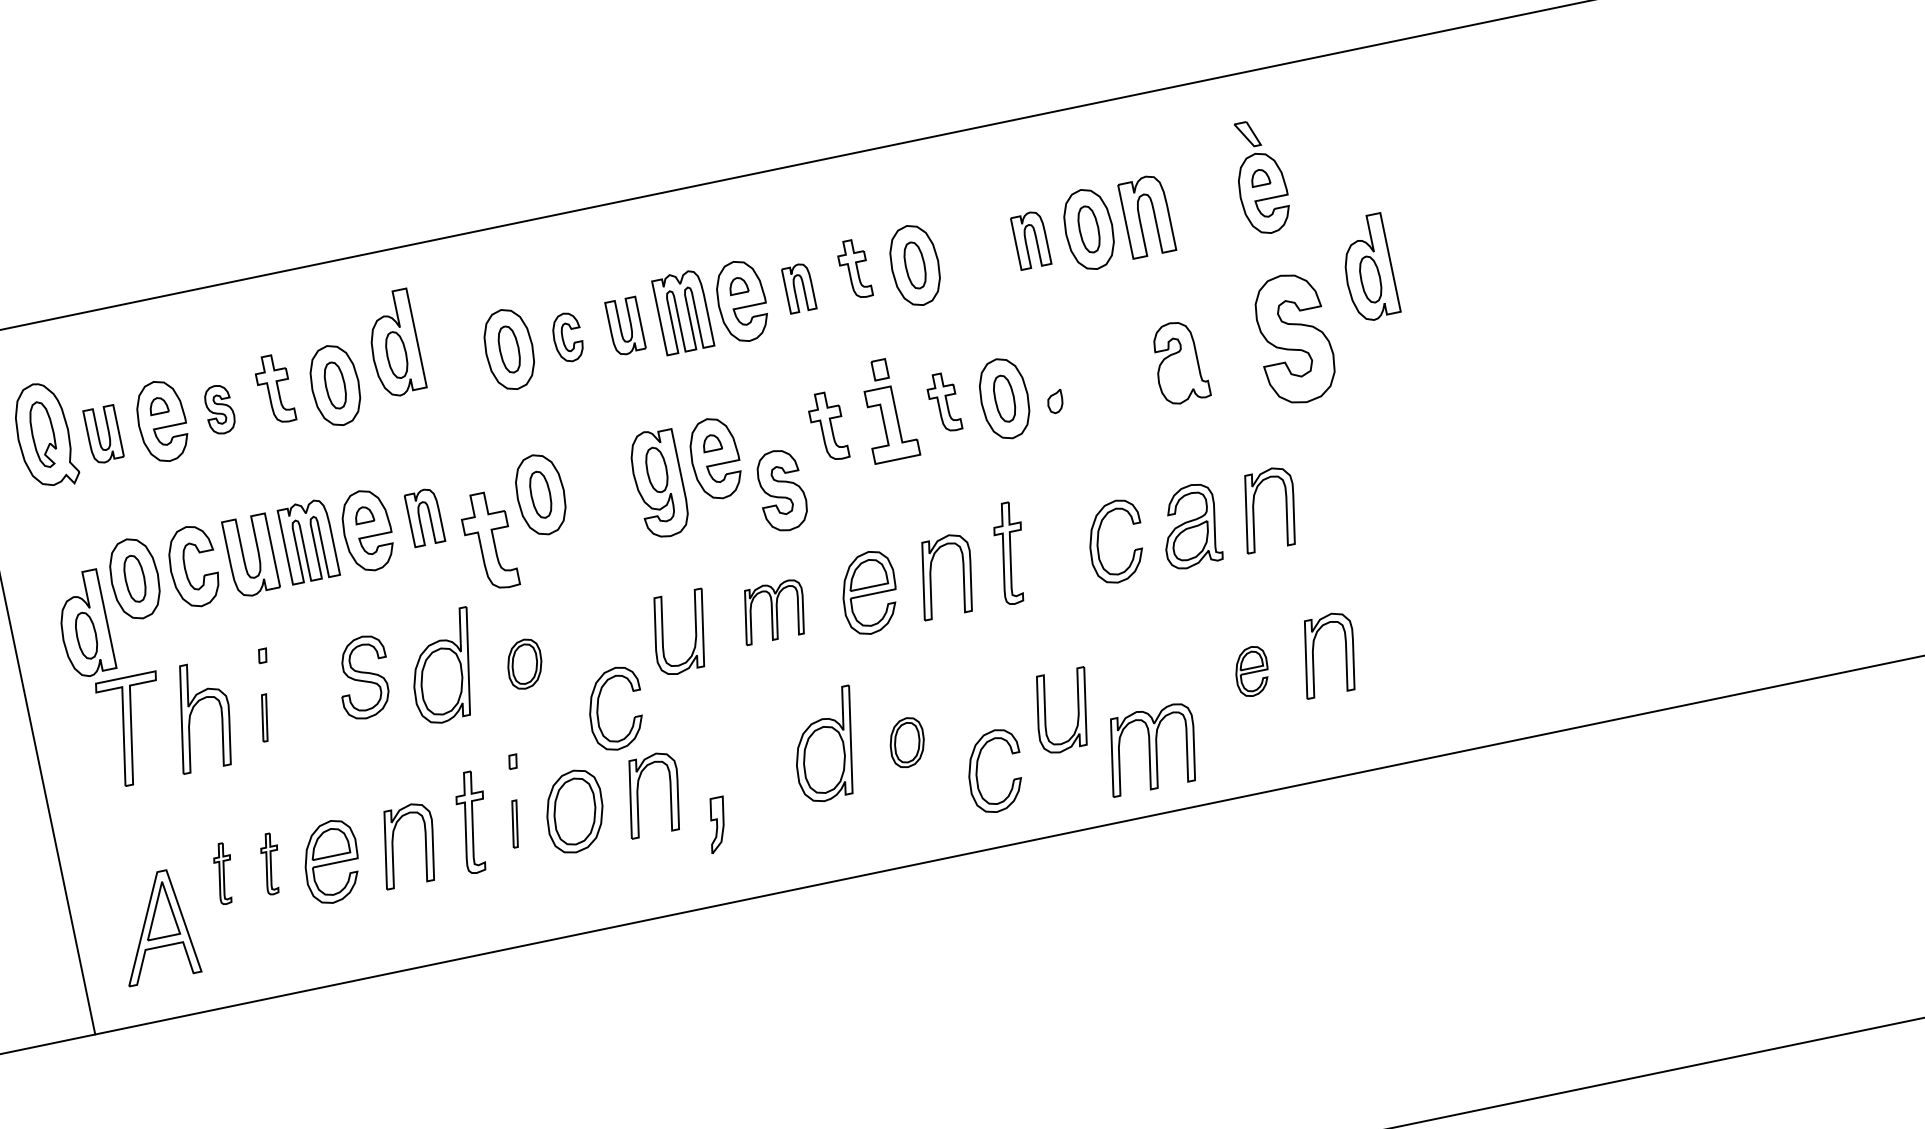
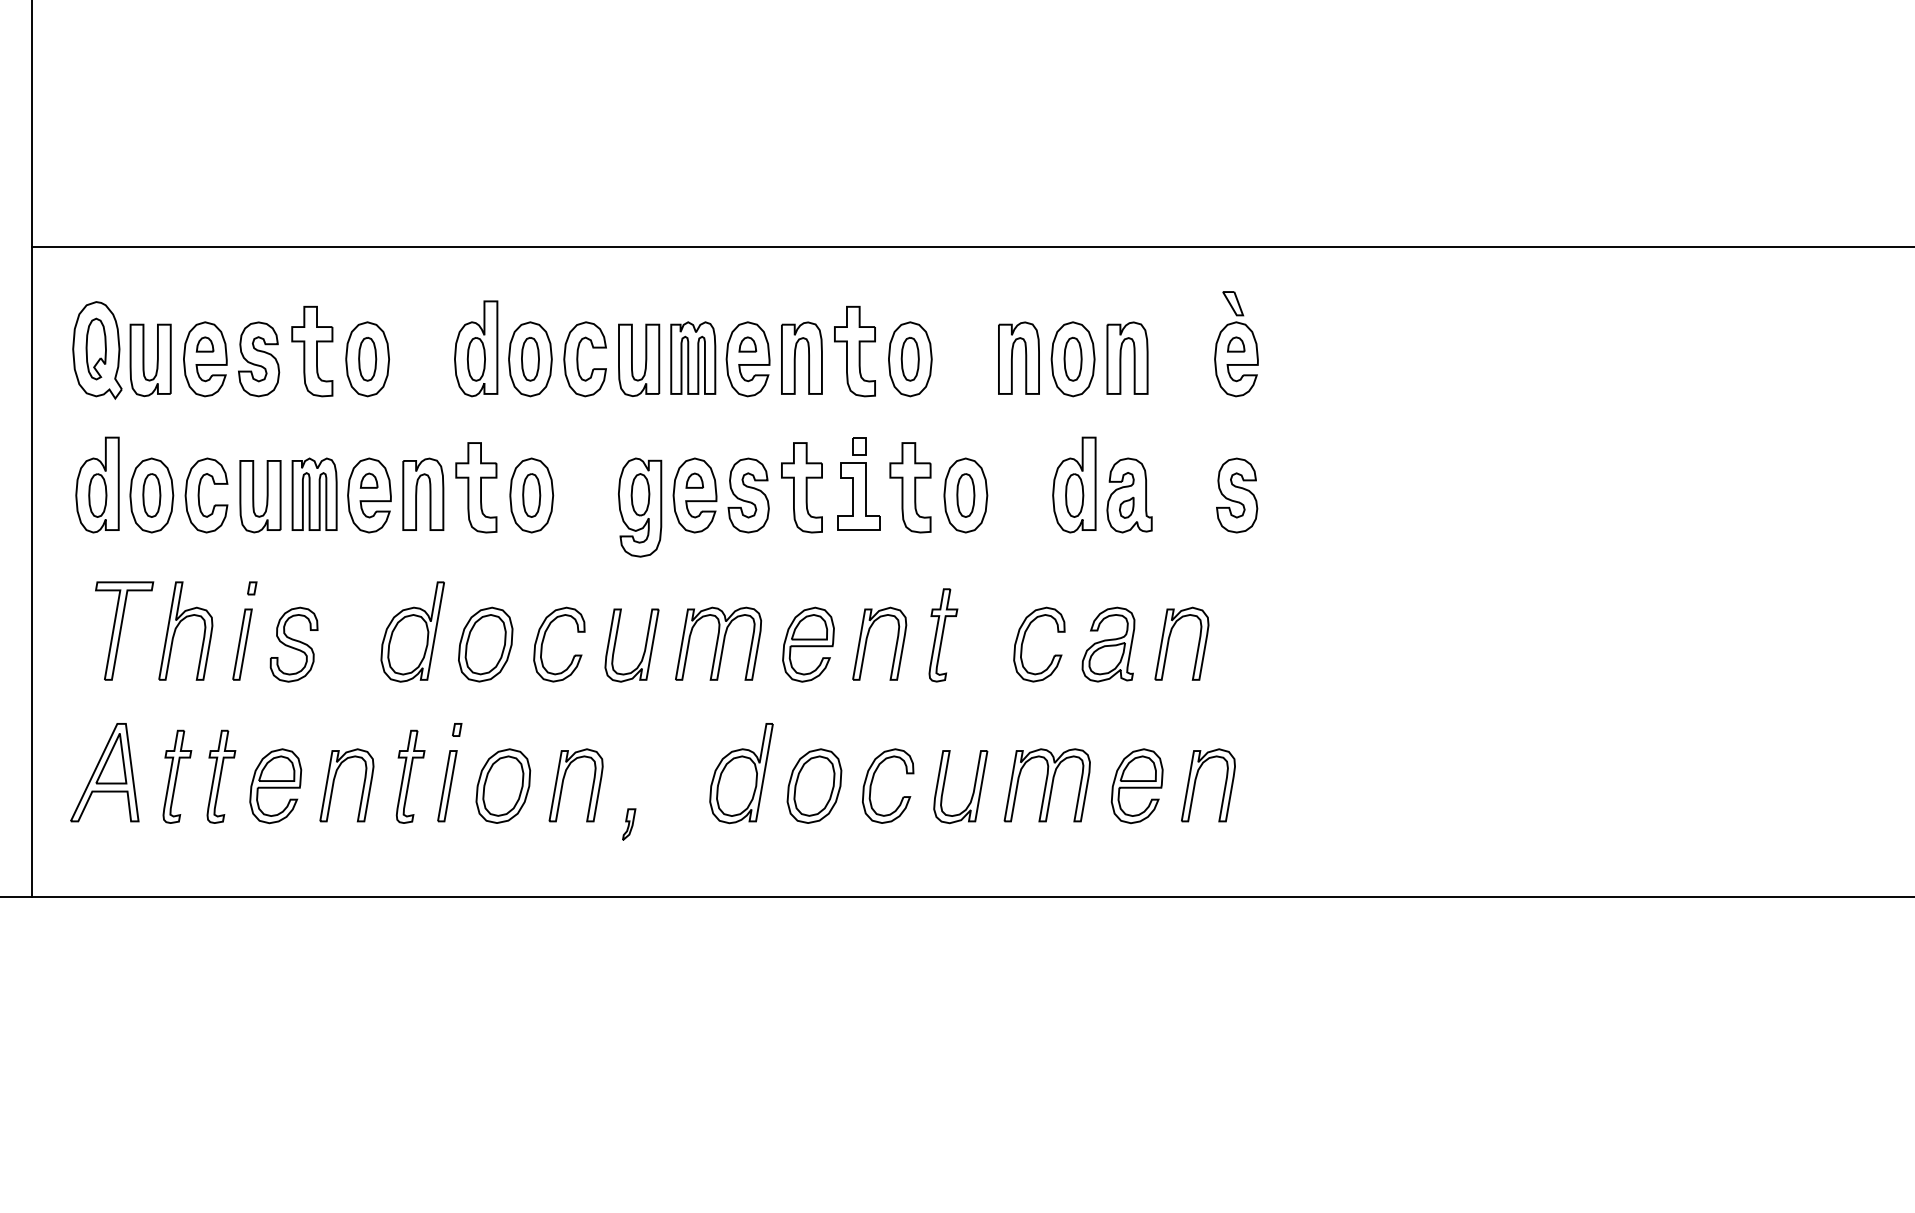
part: (1030, 239) -> (1018, 357), size x1.43
part: (1368, 267) -> (1074, 484), moved
part: (853, 269) -> (854, 351), size x1.67
part: (798, 287) -> (801, 357), size x1.67
part: (625, 325) -> (639, 359), size x1.43
part: (567, 337) -> (584, 359), size x1.67
part: (1294, 338) -> (1237, 495), size x0.62
part: (394, 343) -> (476, 348), moved
part: (274, 389) -> (312, 351), size x1.43
part: (1054, 401) -> (1126, 507), moved
part: (943, 402) -> (910, 487), size x1.67
part: (219, 409) -> (259, 359), size x1.67
part: (827, 426) -> (801, 487), size x1.43
part: (103, 434) -> (150, 360), size x1.43
part: (781, 490) -> (748, 495), moved
part: (424, 516) -> (423, 493), size x1.43
part: (488, 541) -> (476, 487), moved
part: (773, 611) -> (718, 643), size x1.43
part: (83, 623) -> (97, 484), moved
part: (524, 664) -> (485, 644), size x1.67
part: (1251, 671) -> (1136, 786), size x1.67
part: (363, 677) -> (293, 644), moved
part: (598, 706) -> (544, 639), moved
part: (264, 717) -> (242, 644), size x1.67
part: (907, 742) -> (814, 785), size x1.67
part: (1150, 749) -> (1046, 785), moved
part: (978, 768) -> (873, 780), moved
part: (515, 824) -> (447, 786), size x1.67
part: (718, 824) -> (629, 824), size x0.62
part: (271, 863) -> (221, 776), size x1.67
part: (224, 873) -> (177, 776), size x1.67
part: (154, 926) -> (104, 772), moved

